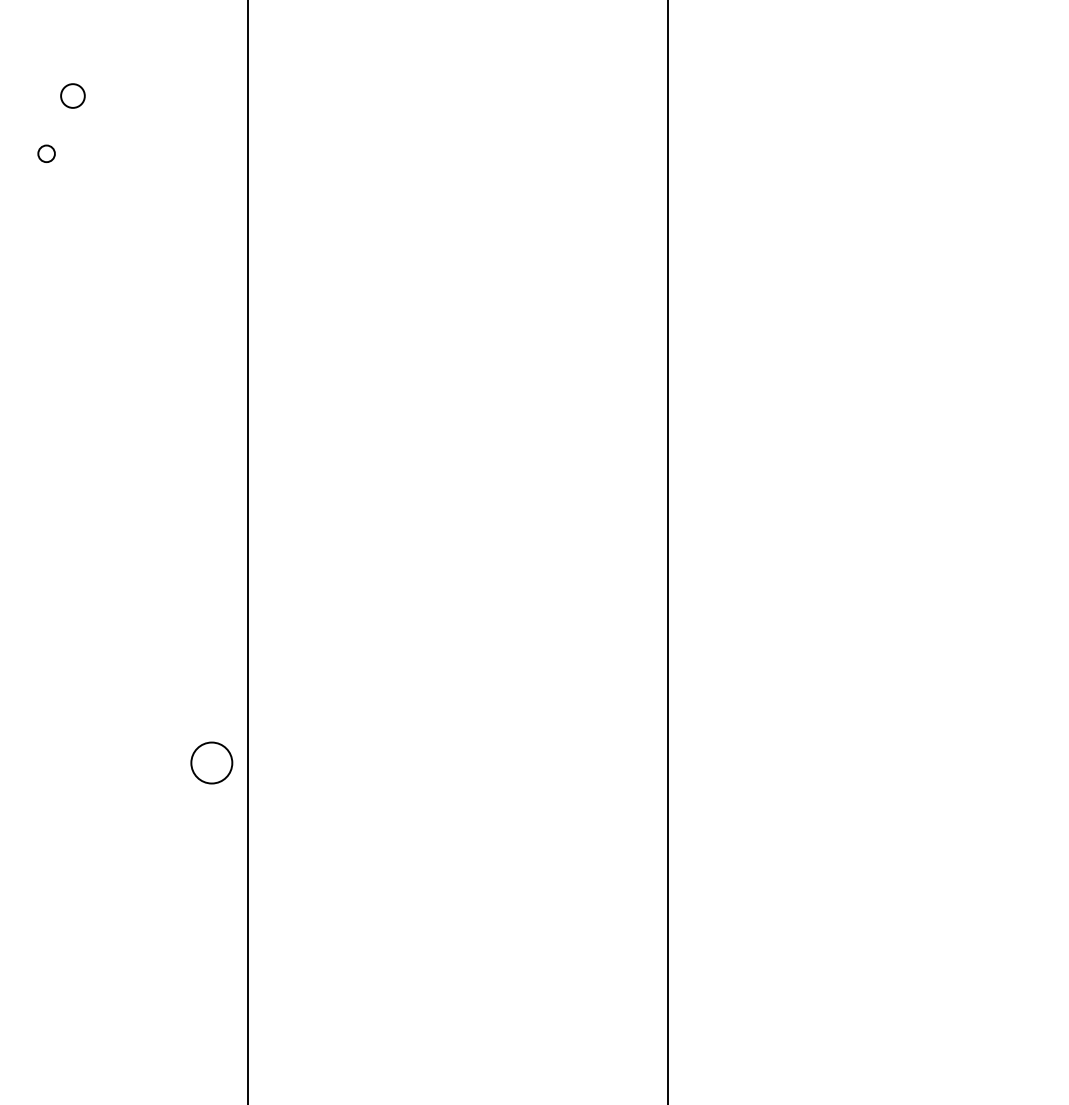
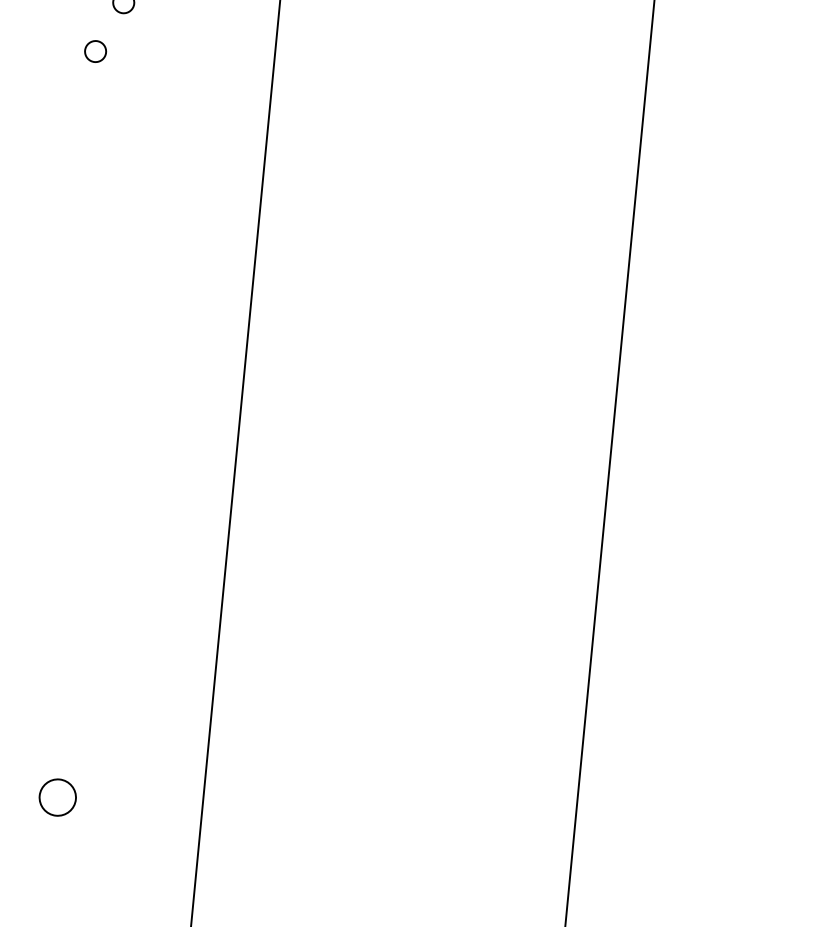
circle: (46, 153) -> (95, 51), size x1.43
circle: (211, 762) -> (57, 797), moved

